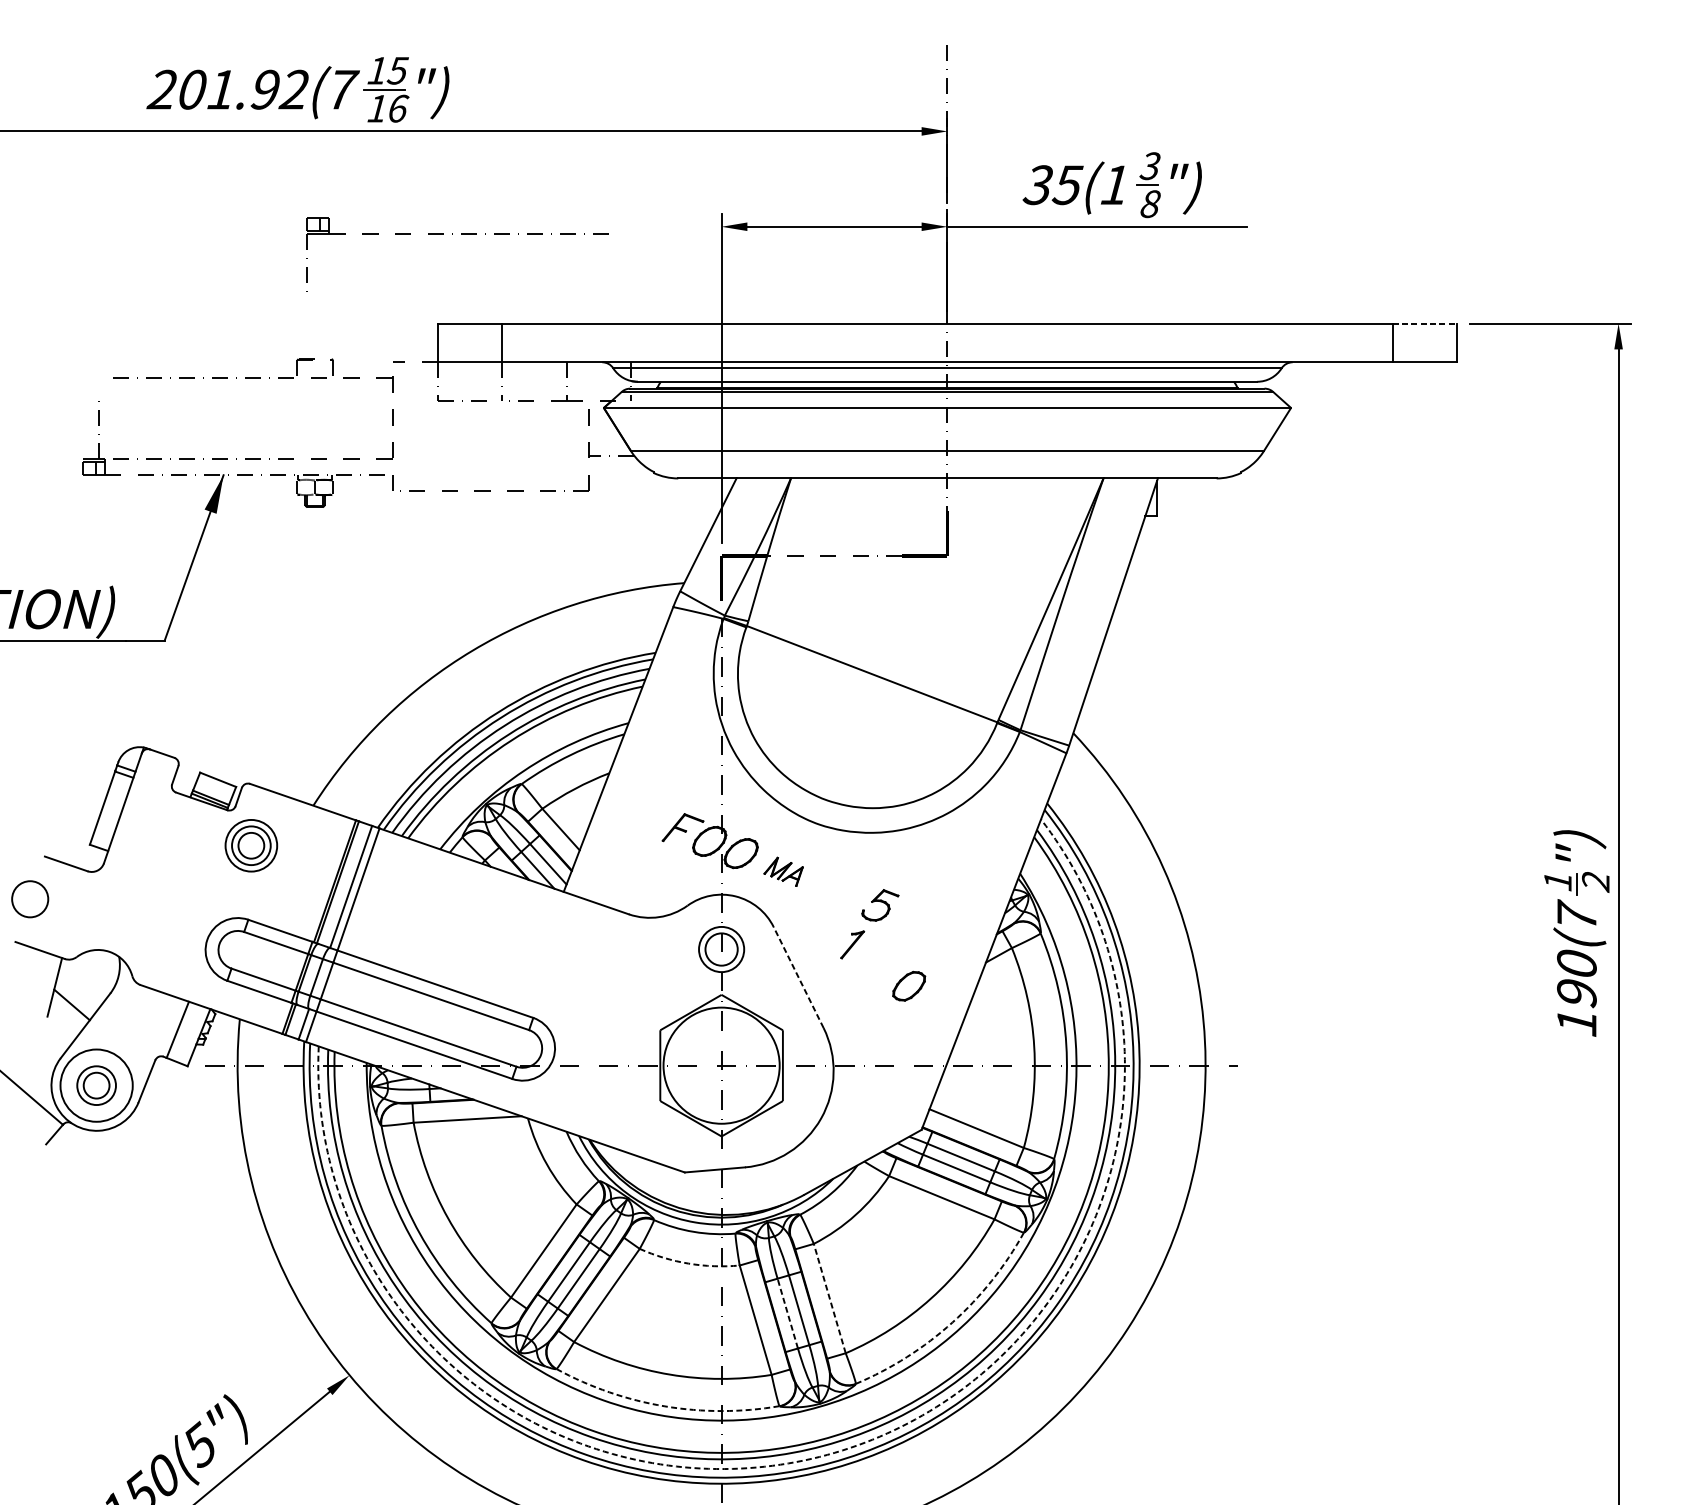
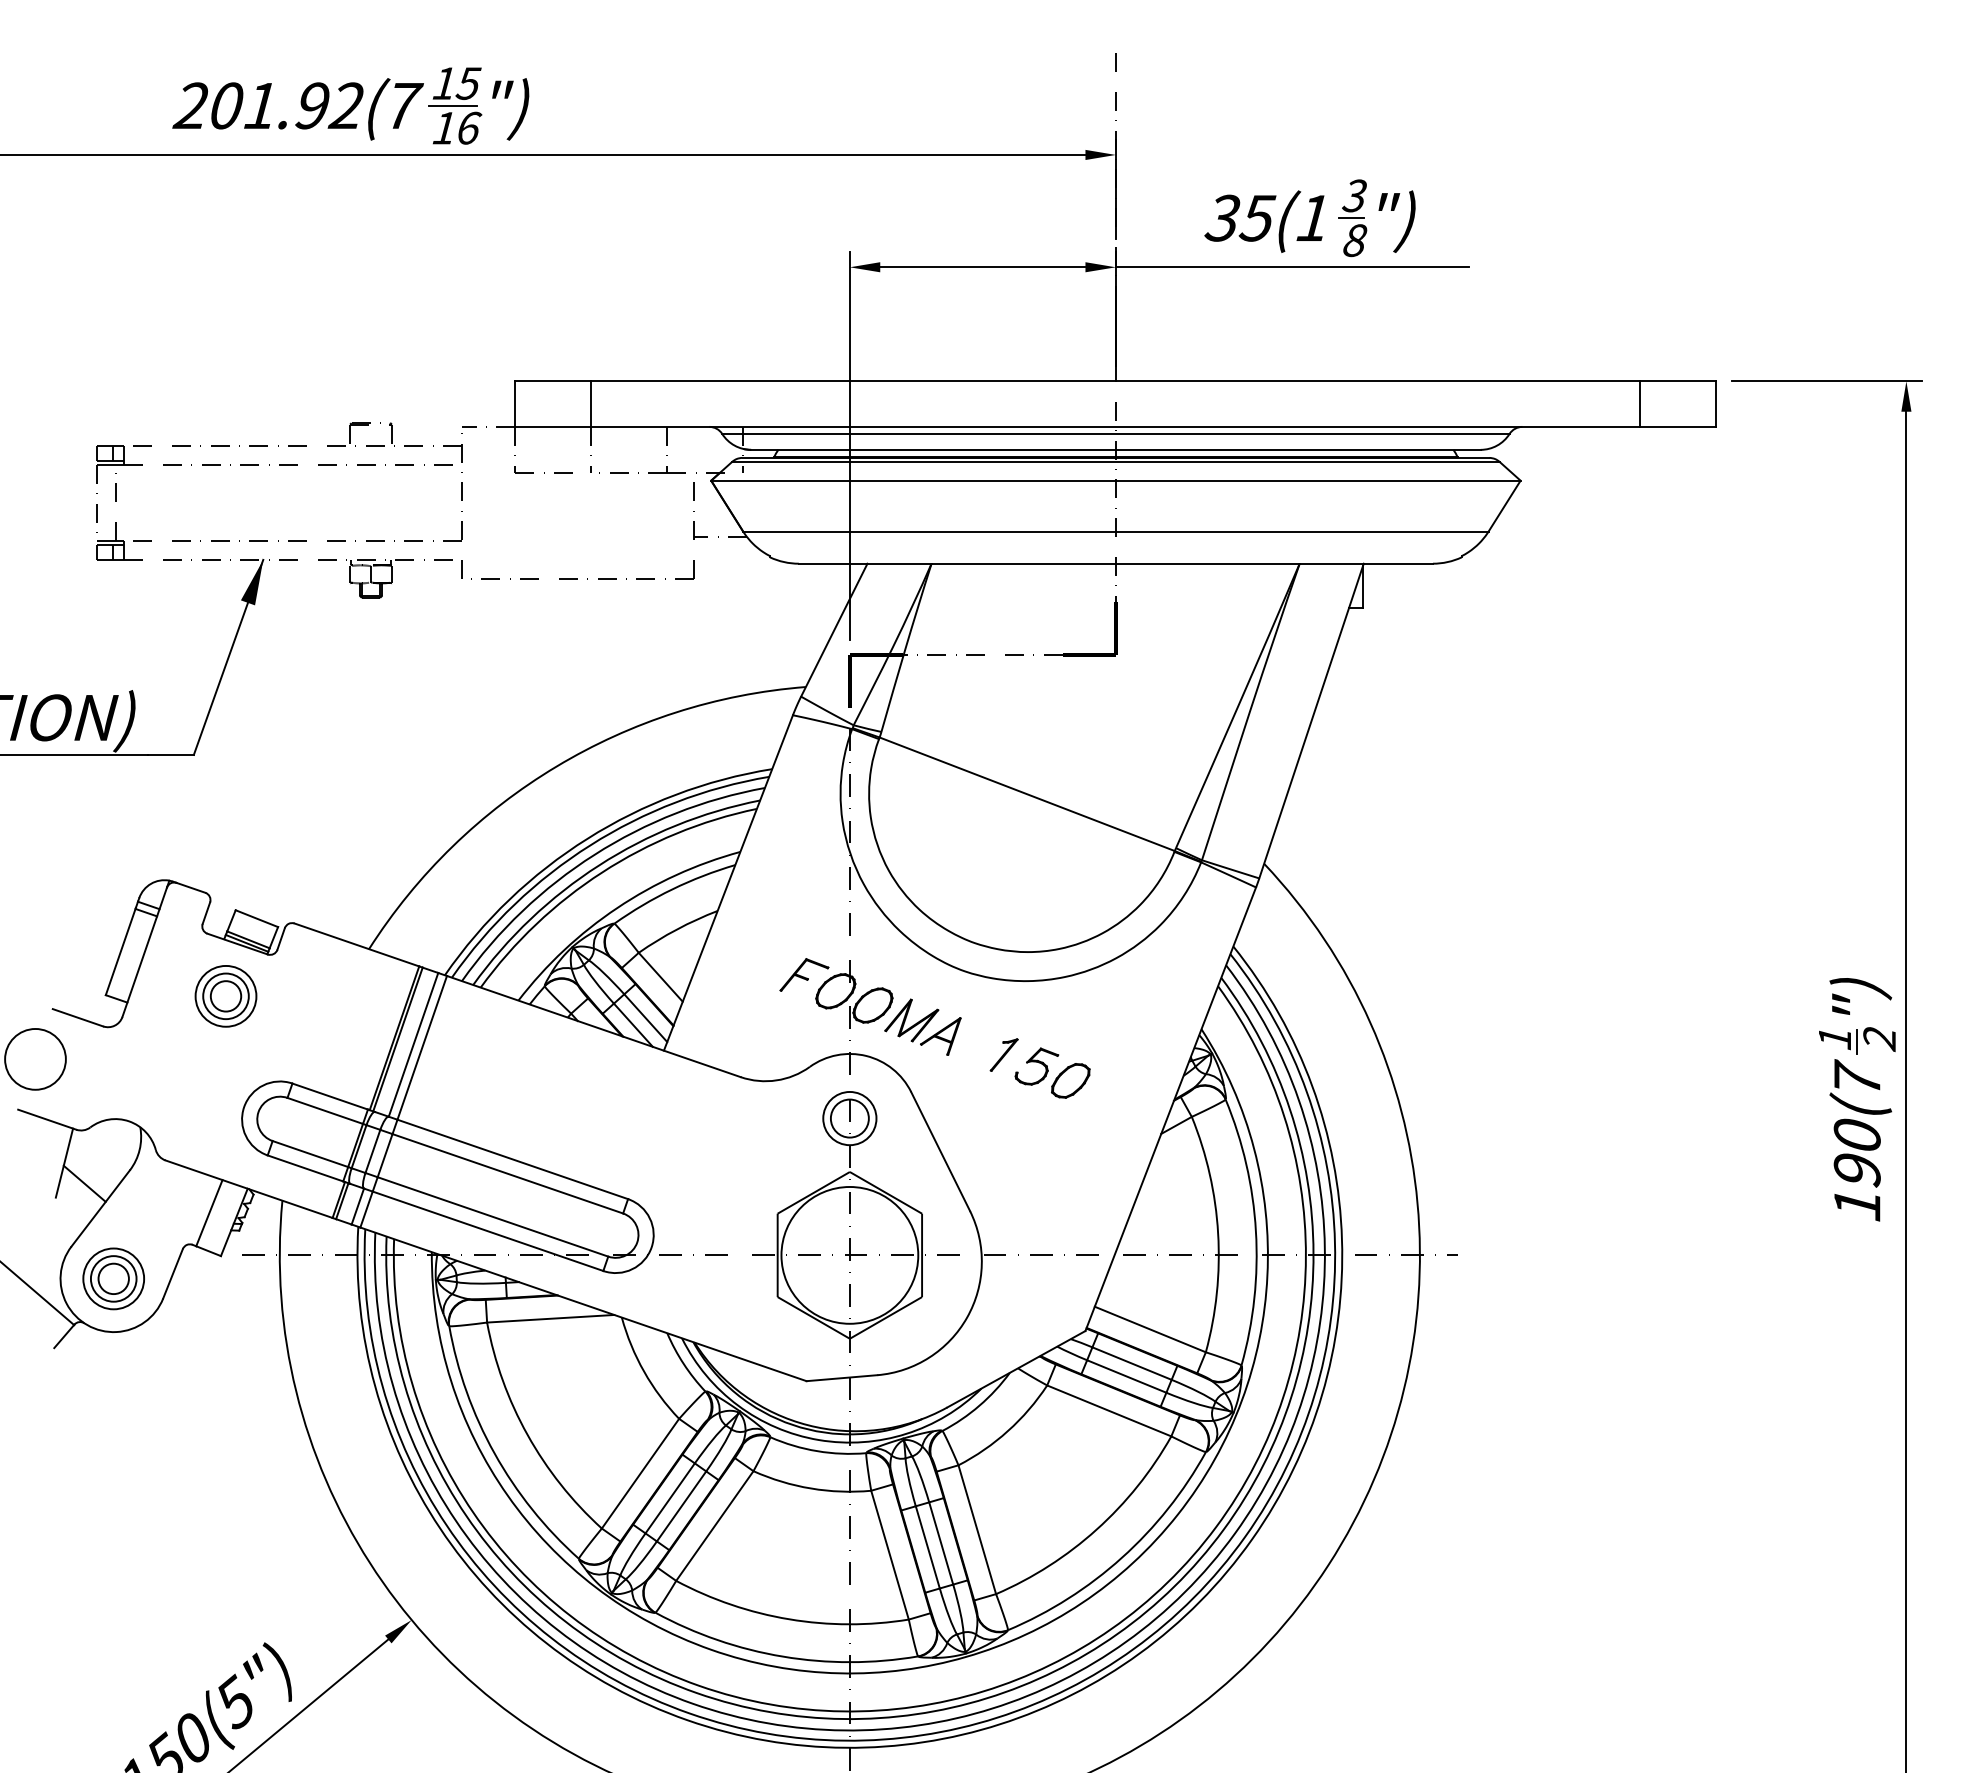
part: (453, 234) -> (269, 465), moved
line: (1425, 323) -> (1678, 381), dashed -> solid
part: (250, 845) -> (225, 996), moved
part: (783, 871) -> (922, 1026), size x1.67
circle: (30, 898) -> (35, 1058), size x1.43
part: (852, 944) -> (1003, 1054), moved
line: (798, 977) -> (940, 1151), dashed -> solid
part: (908, 985) -> (1070, 1080), moved
circle: (96, 1085) -> (113, 1278), size x0.71
arc: (689, 1263) -> (811, 1488), dashed -> solid
line: (829, 1298) -> (977, 1529), dashed -> solid
line: (787, 1313) -> (927, 1547), dashed -> solid
arc: (952, 1322) -> (1121, 1557), dashed -> solid
arc: (665, 1406) -> (783, 1656), dashed -> solid
arc: (842, 1450) -> (992, 1708), dashed -> solid

